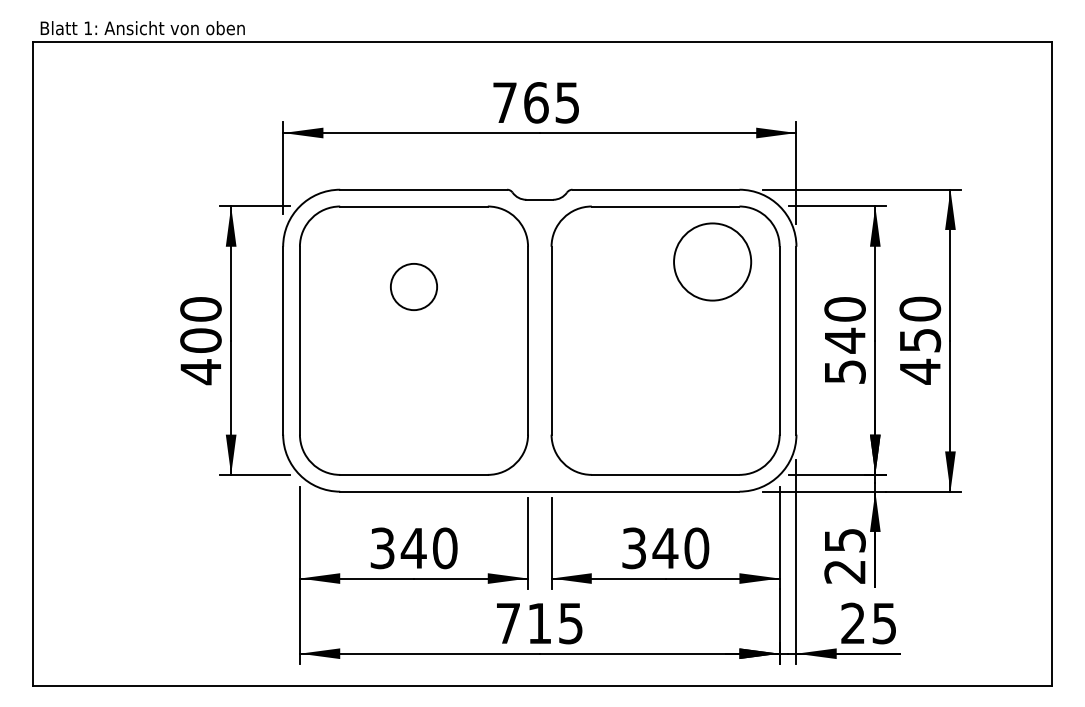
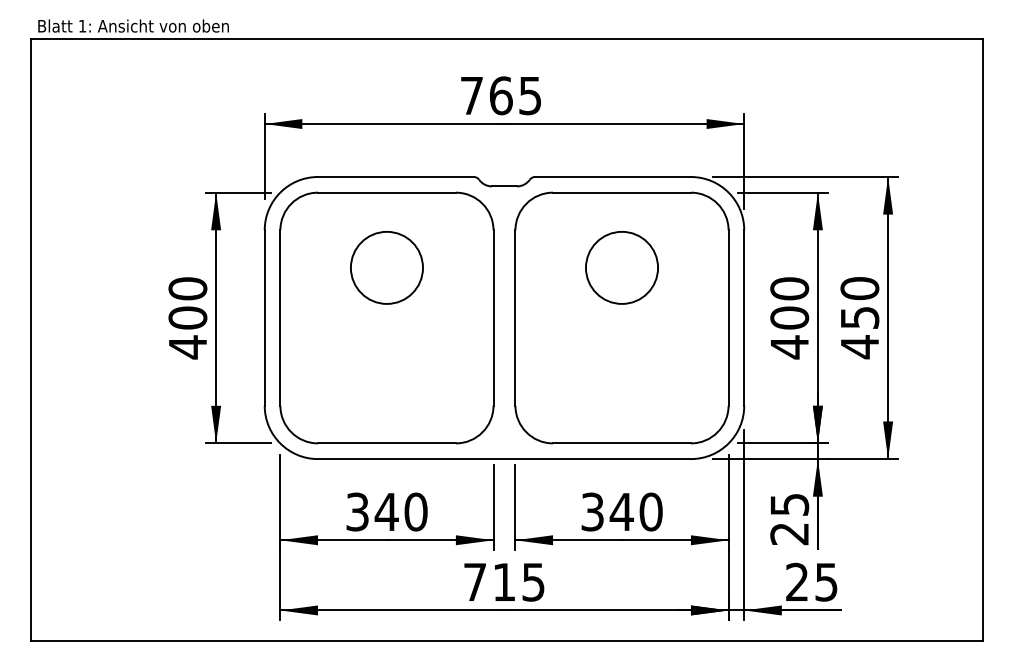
circle: (712, 261) -> (621, 267), moved
circle: (413, 286) -> (386, 267), size x1.67
text: (844, 356) -> (789, 332), 540 -> 400

